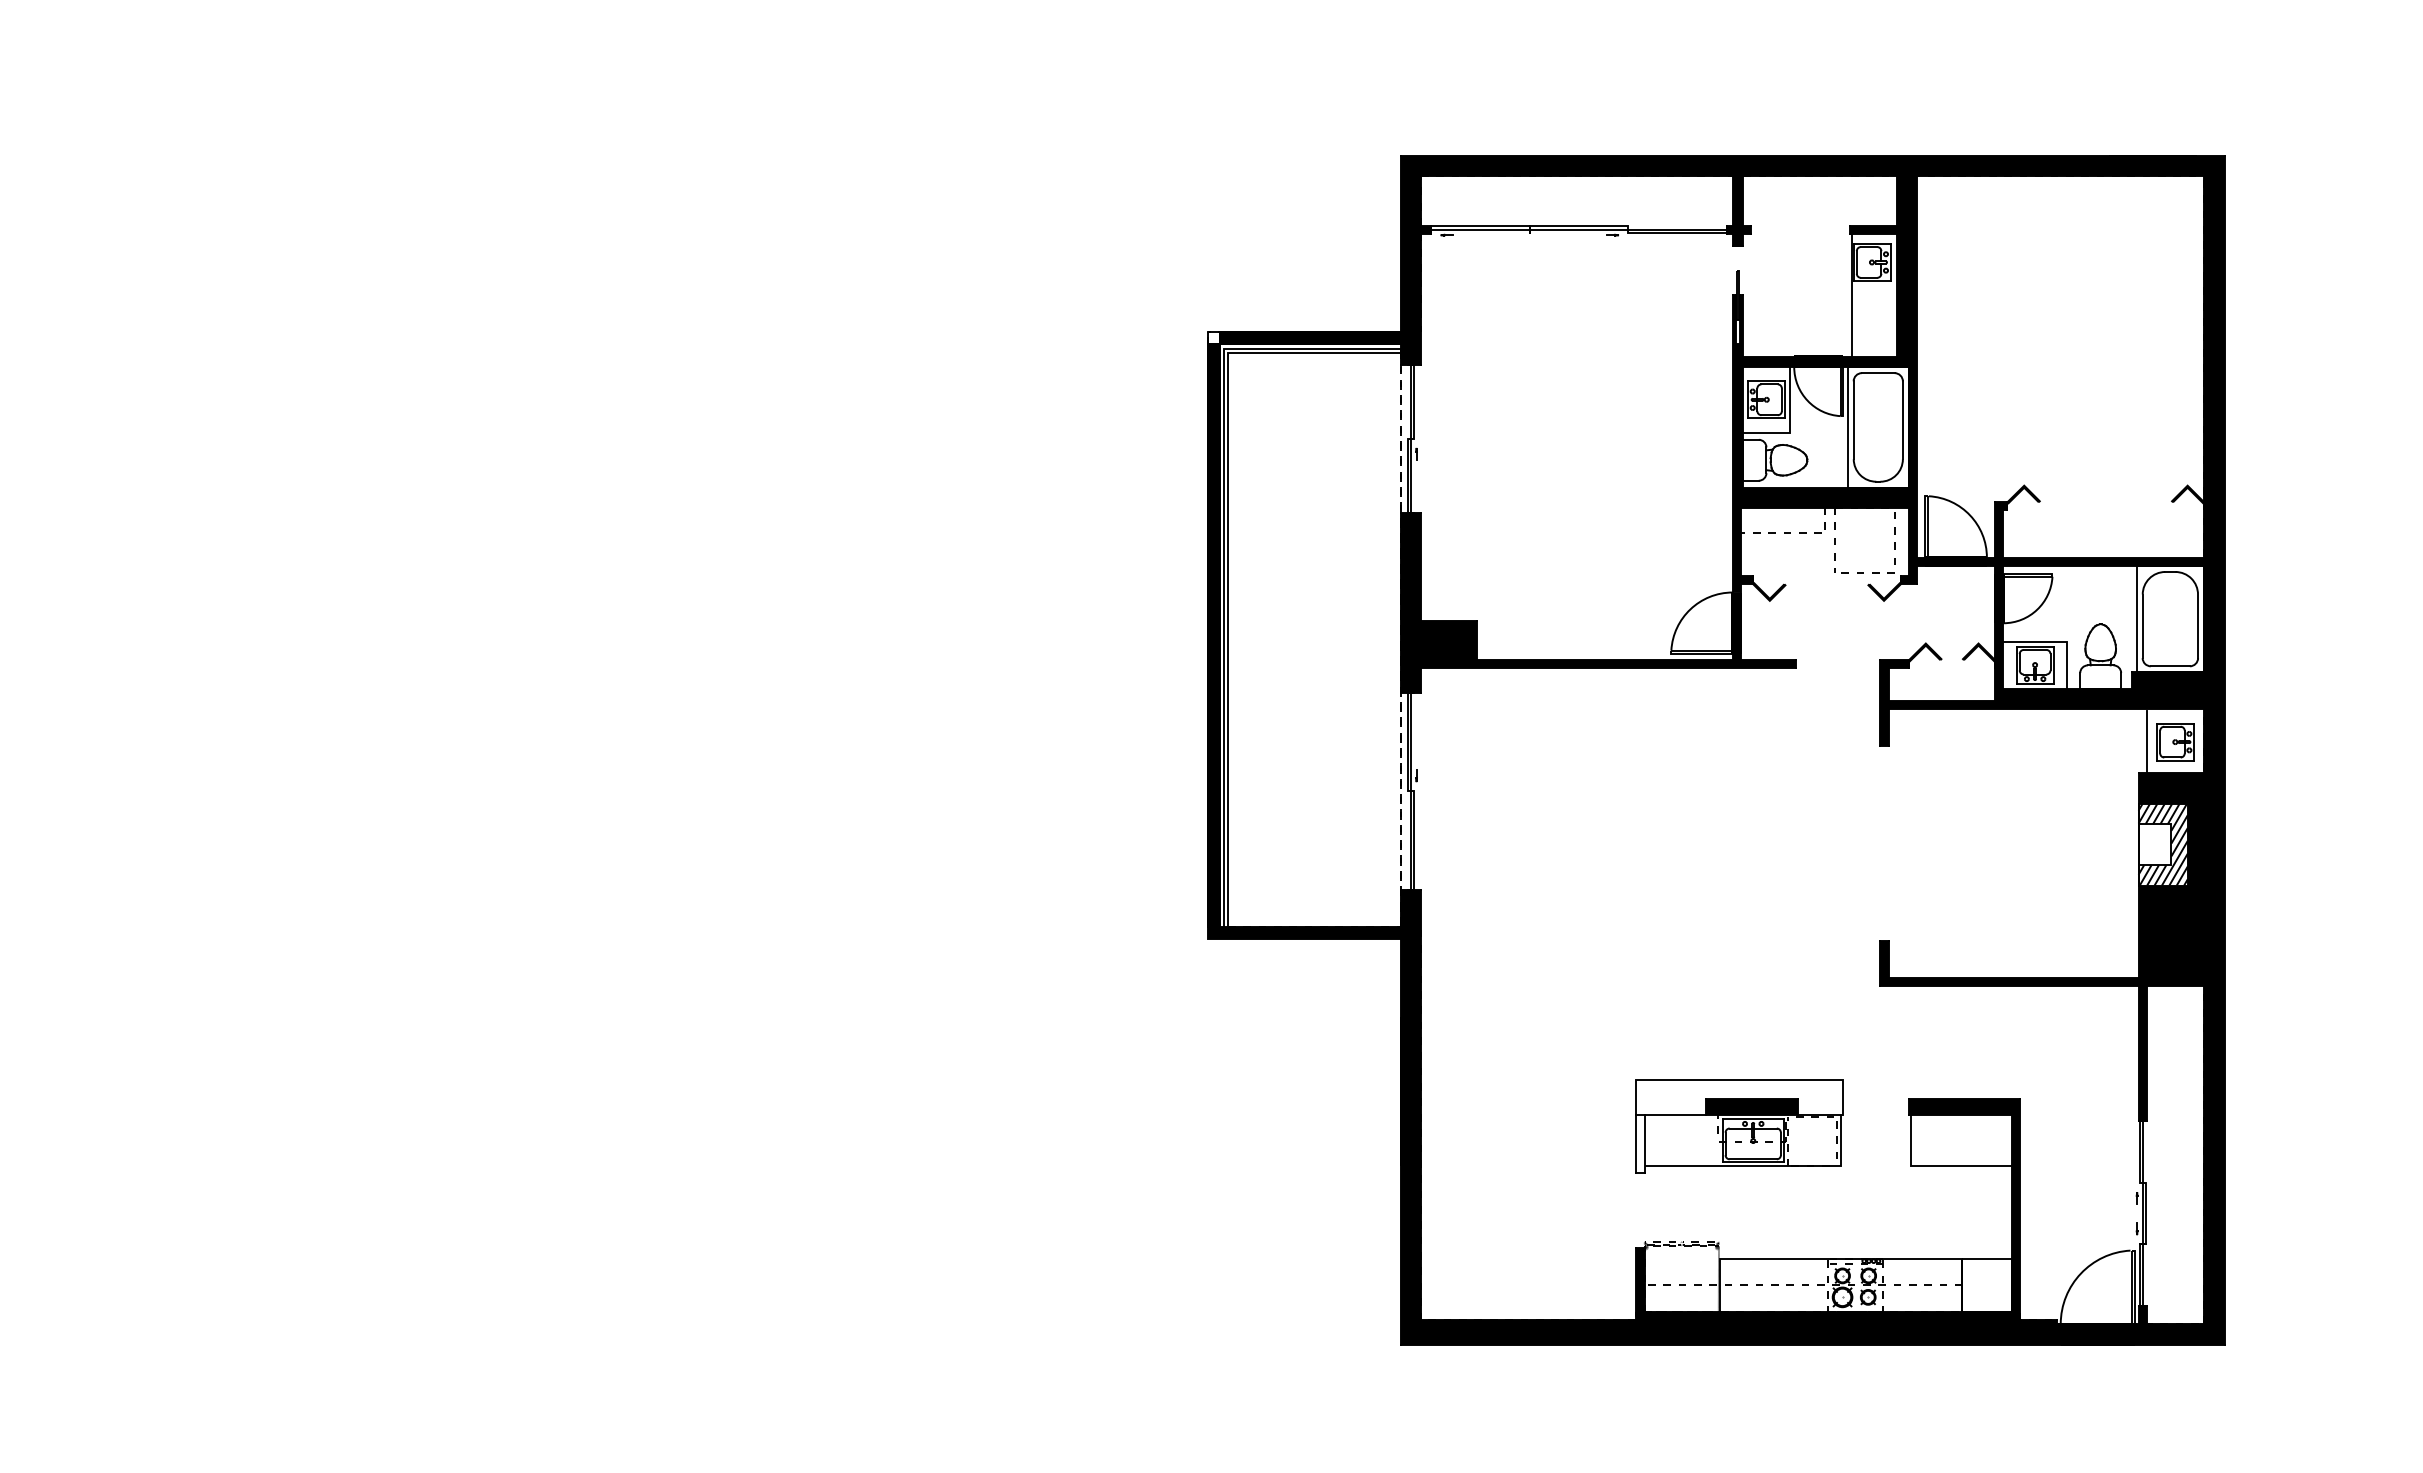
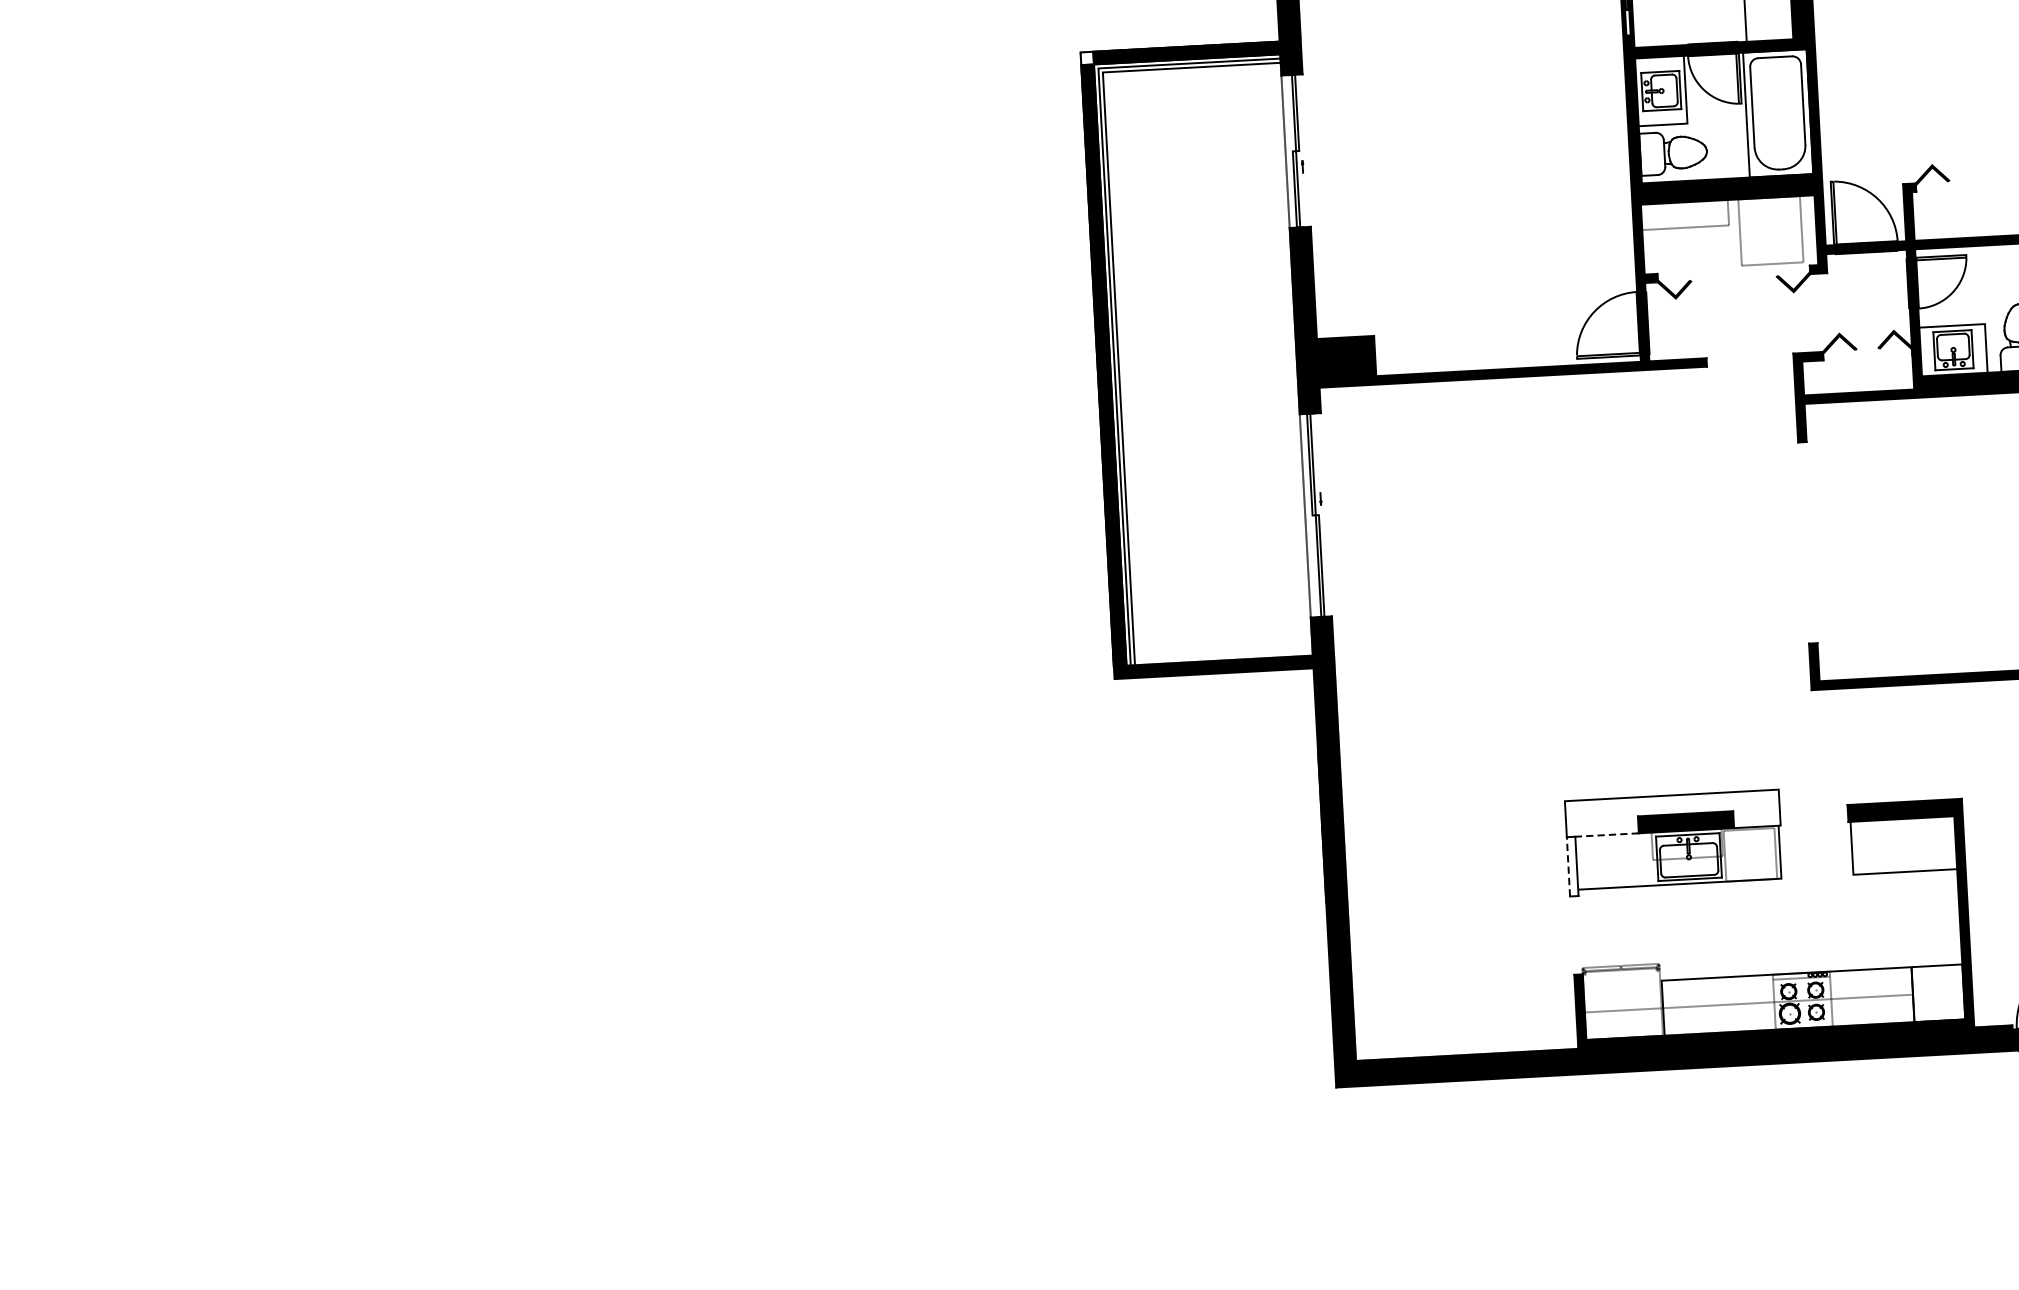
line: (1675, 1115) -> (1607, 835), solid -> dashed
line: (1636, 1143) -> (1568, 866), solid -> dashed

